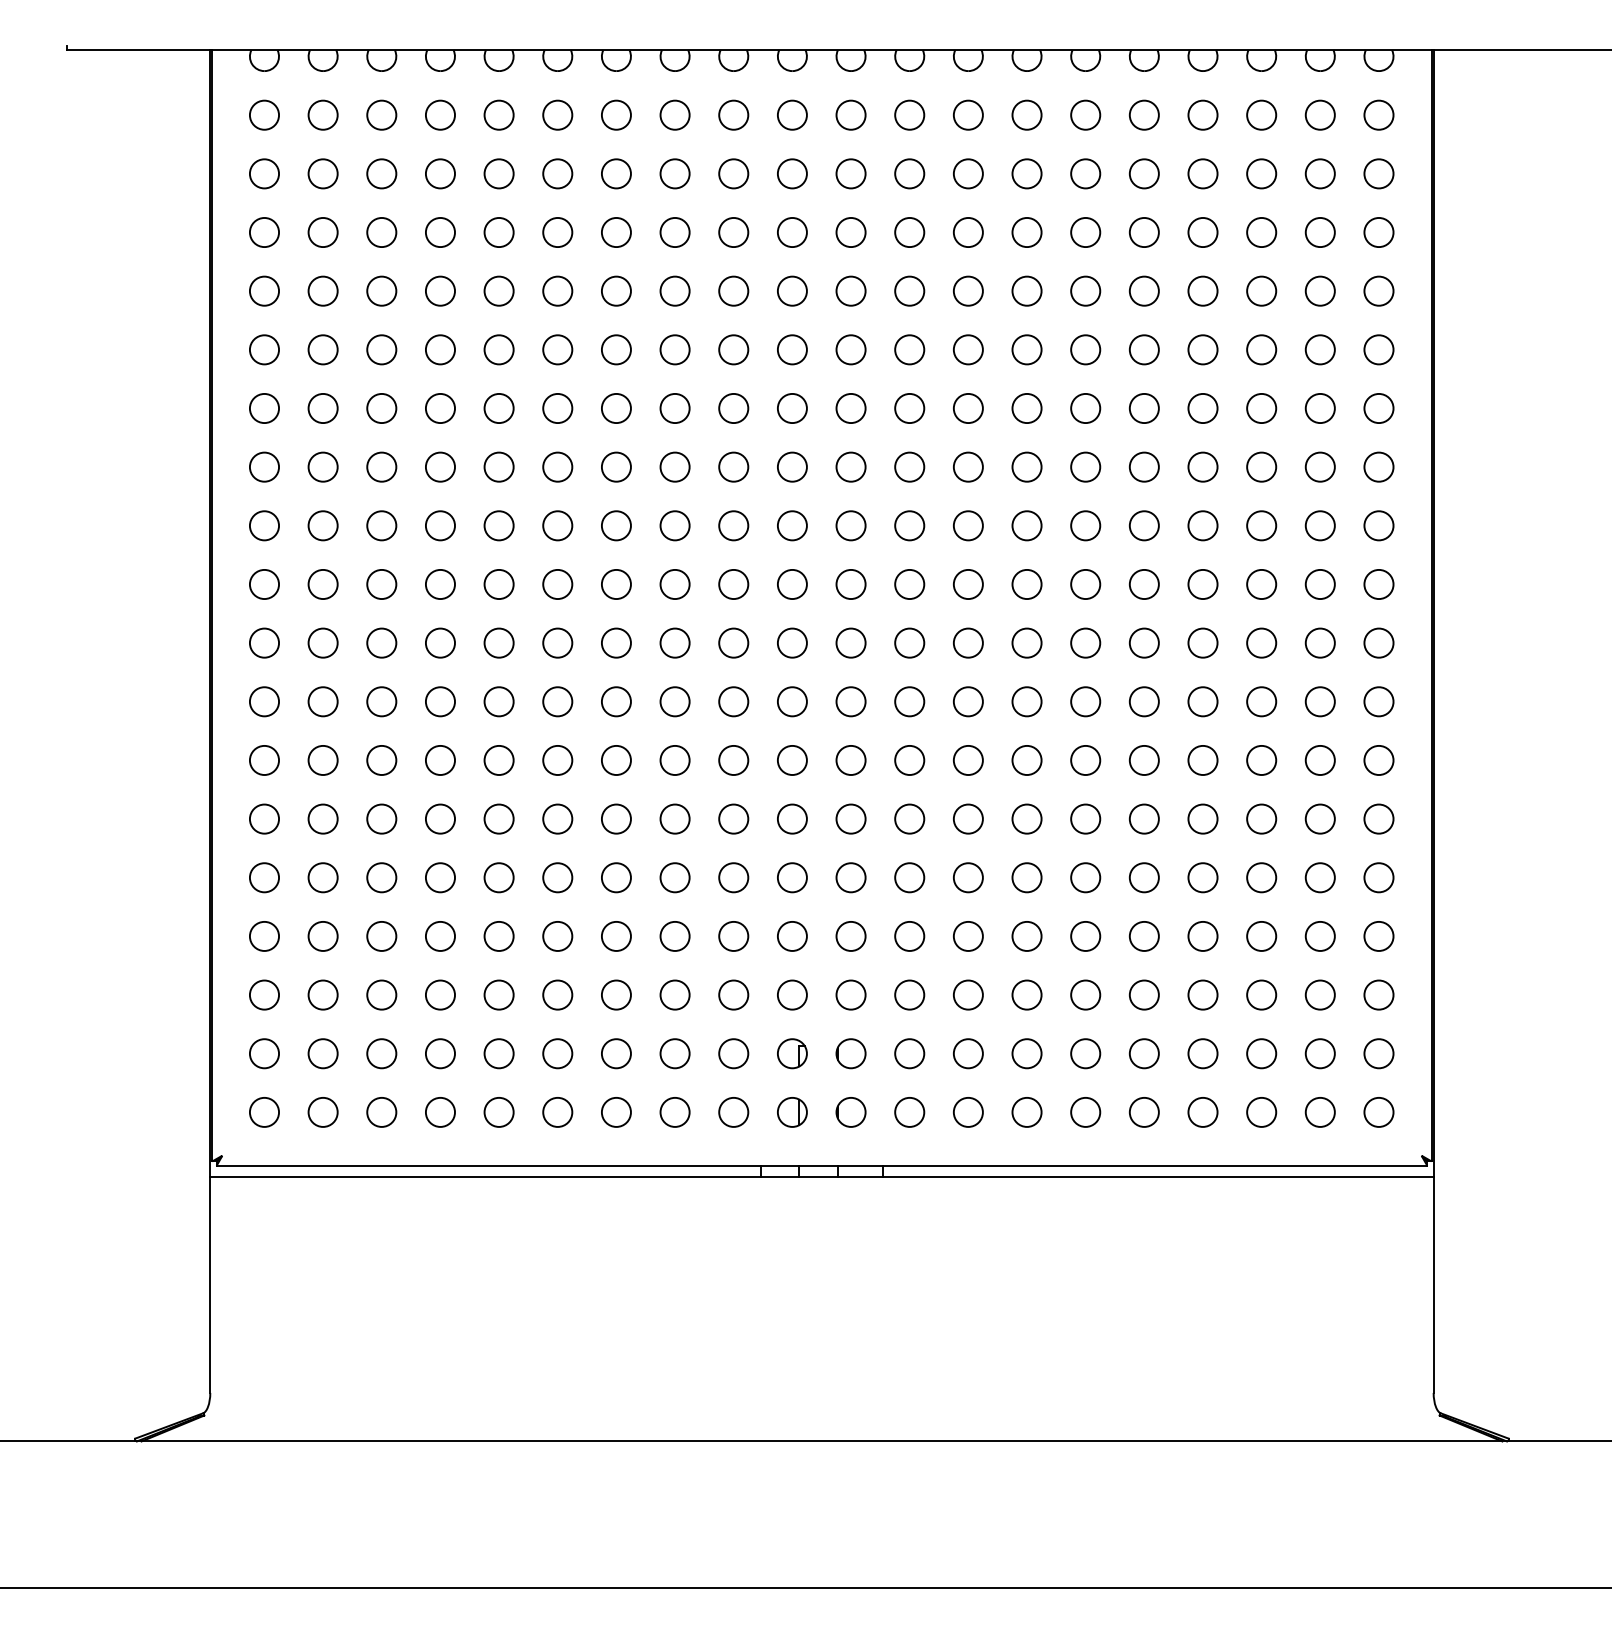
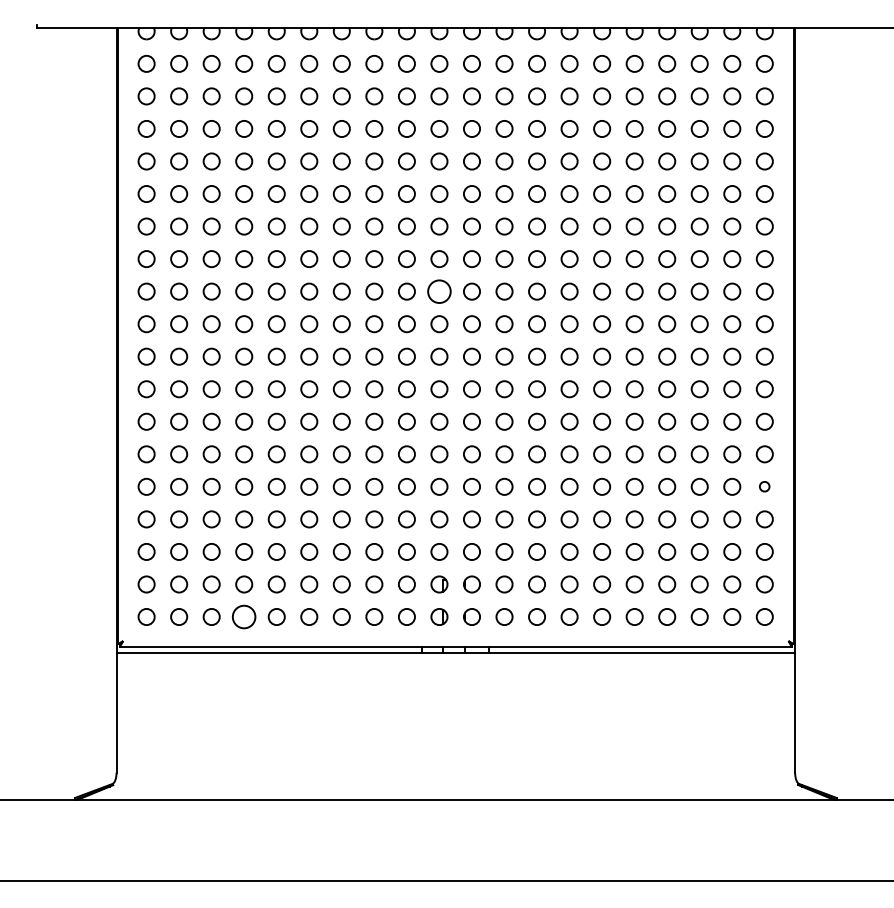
circle: (792, 525) -> (439, 291), size x1.4
circle: (1378, 877) -> (764, 486), size x0.6
circle: (440, 1111) -> (244, 616), size x1.4

